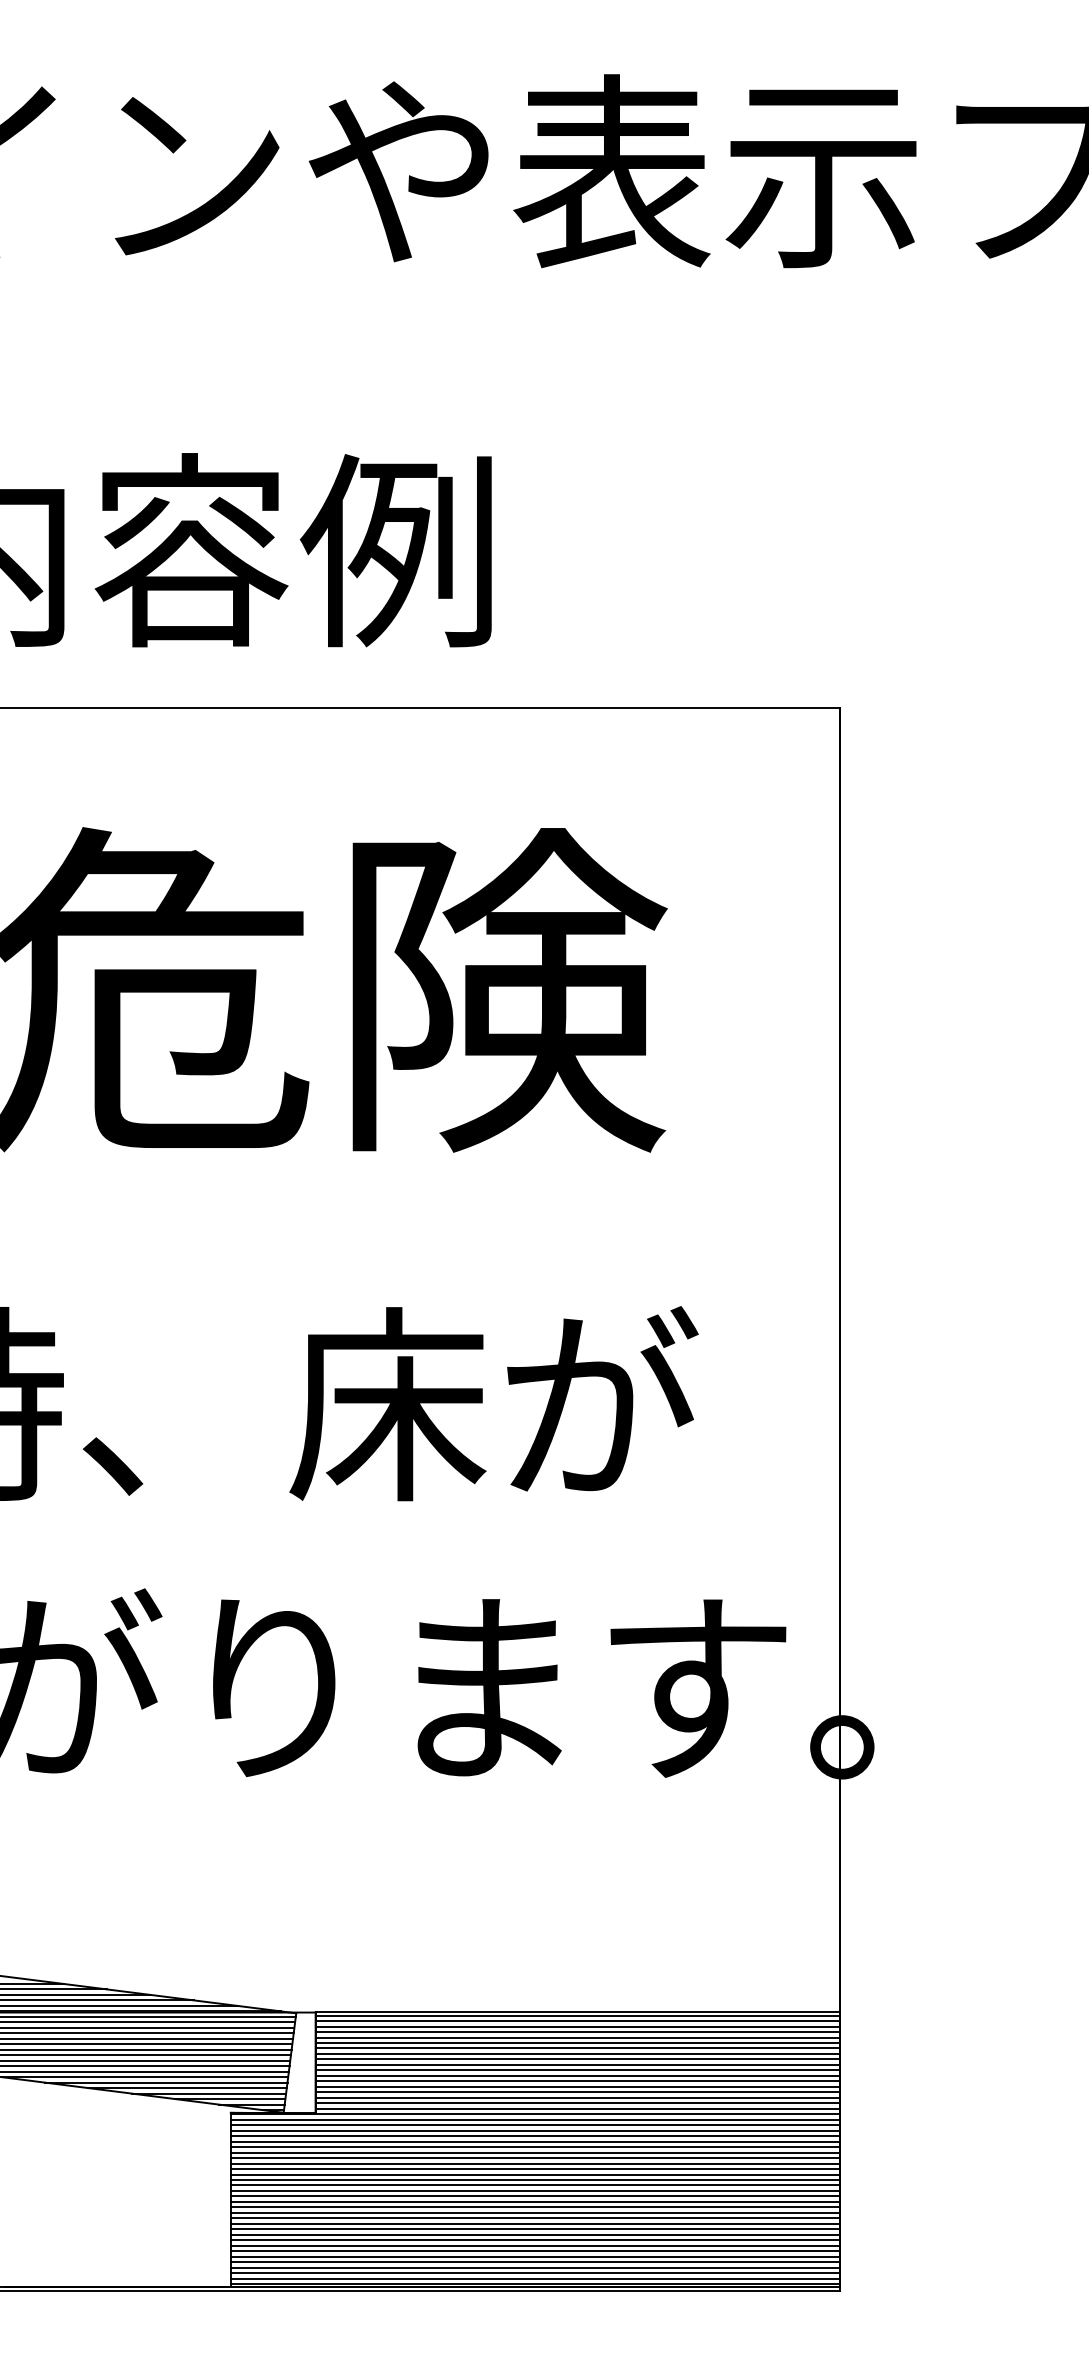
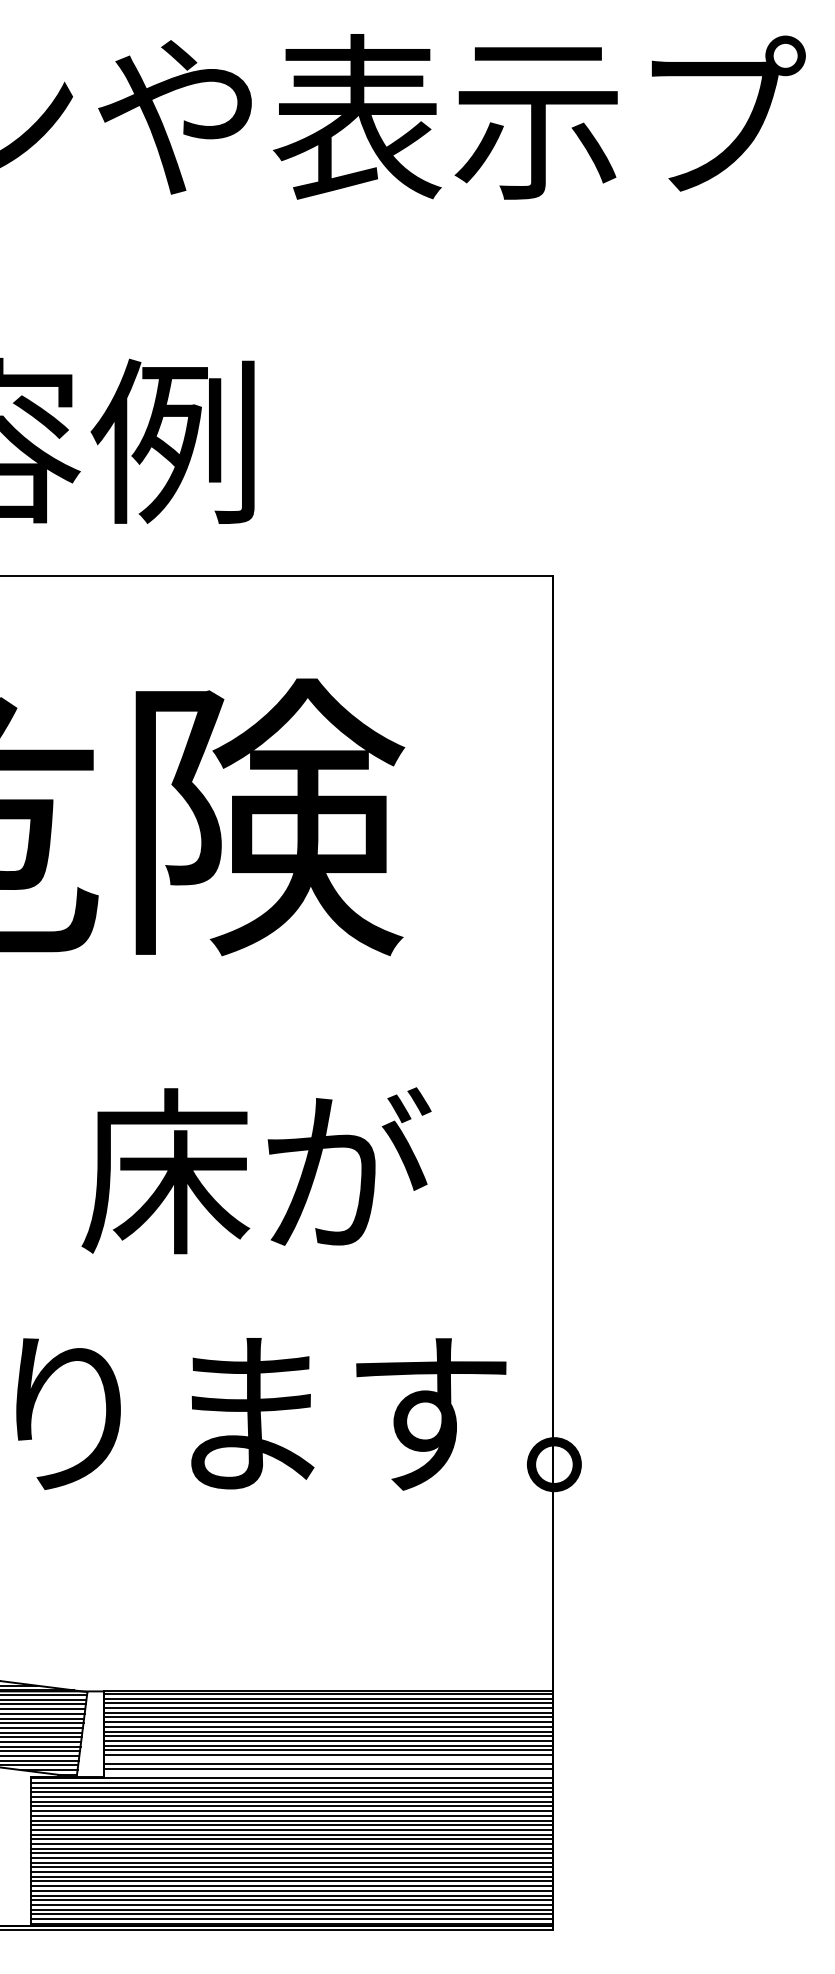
line: (577, 2092) -> (327, 1759), removed
line: (577, 2108) -> (327, 1773), removed

